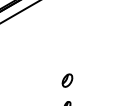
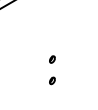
part: (67, 80) -> (52, 59), size x0.62

